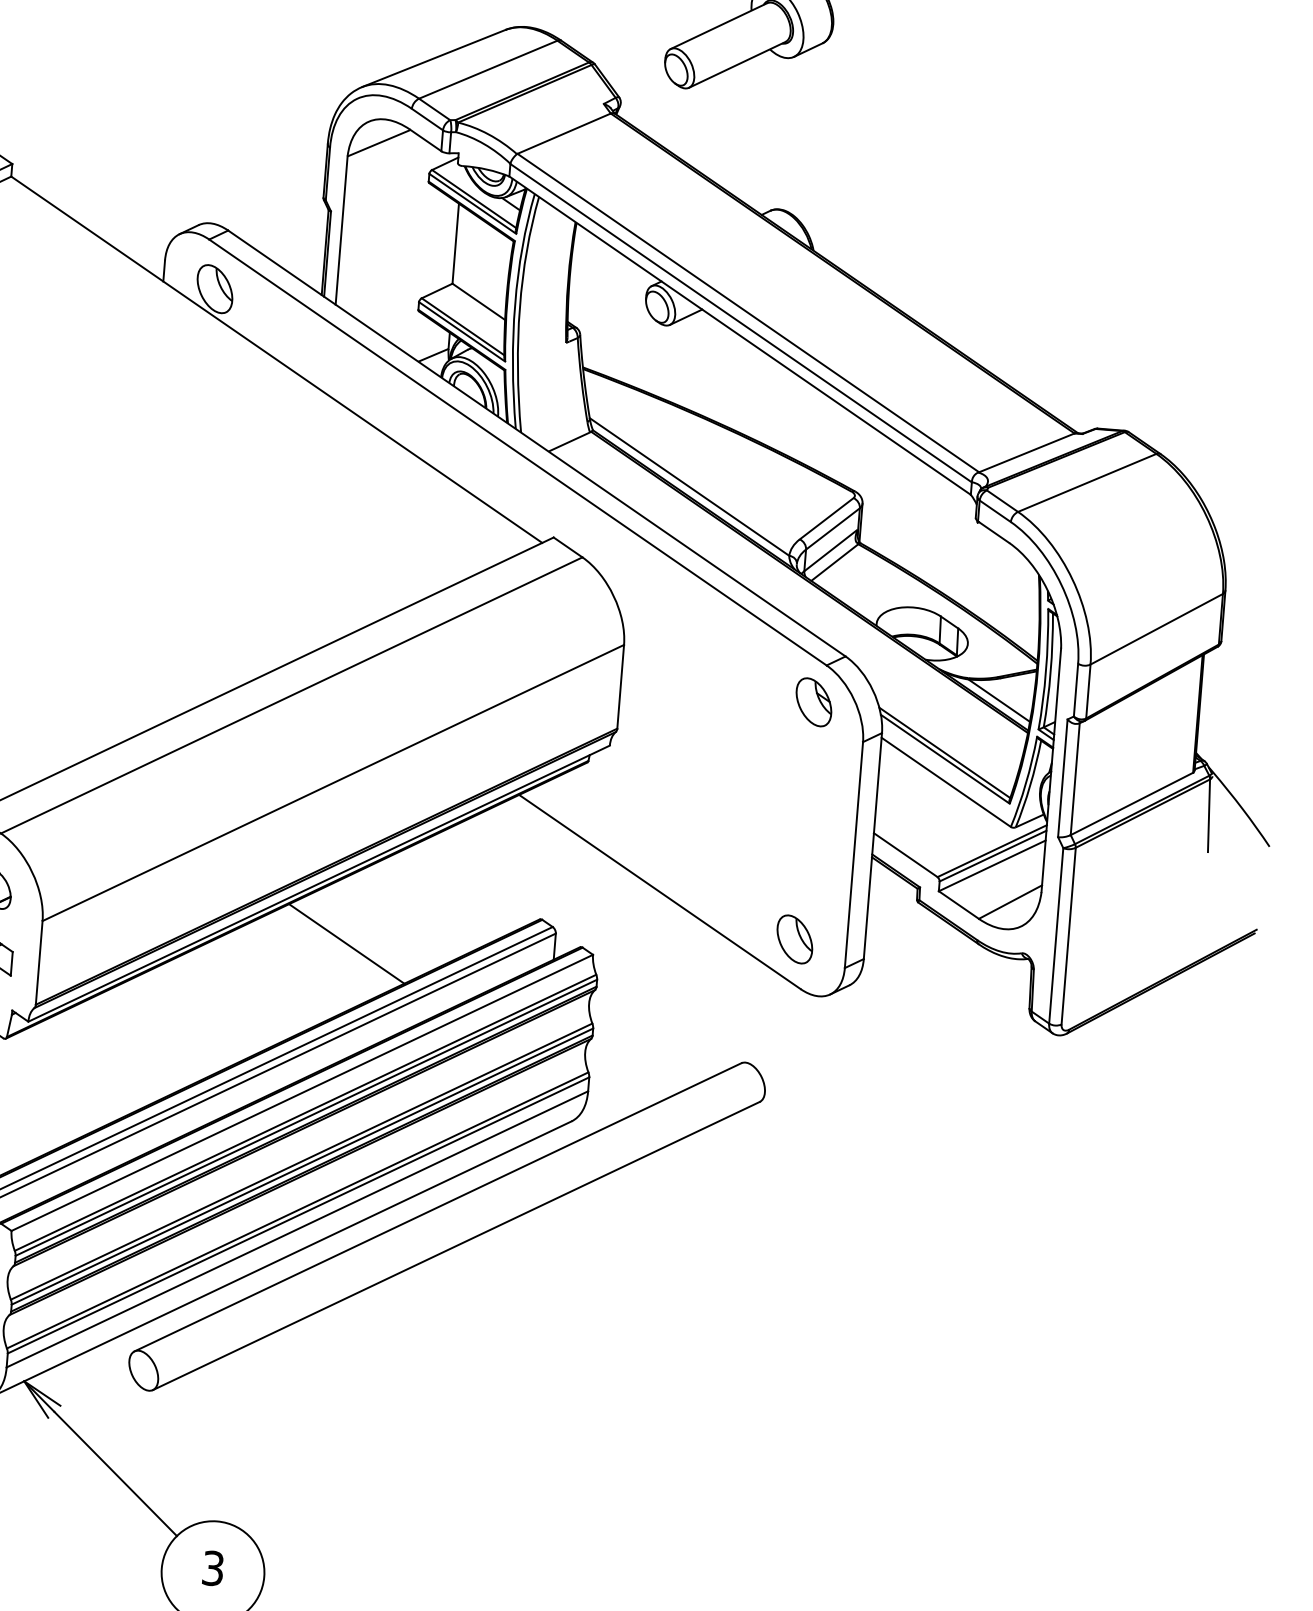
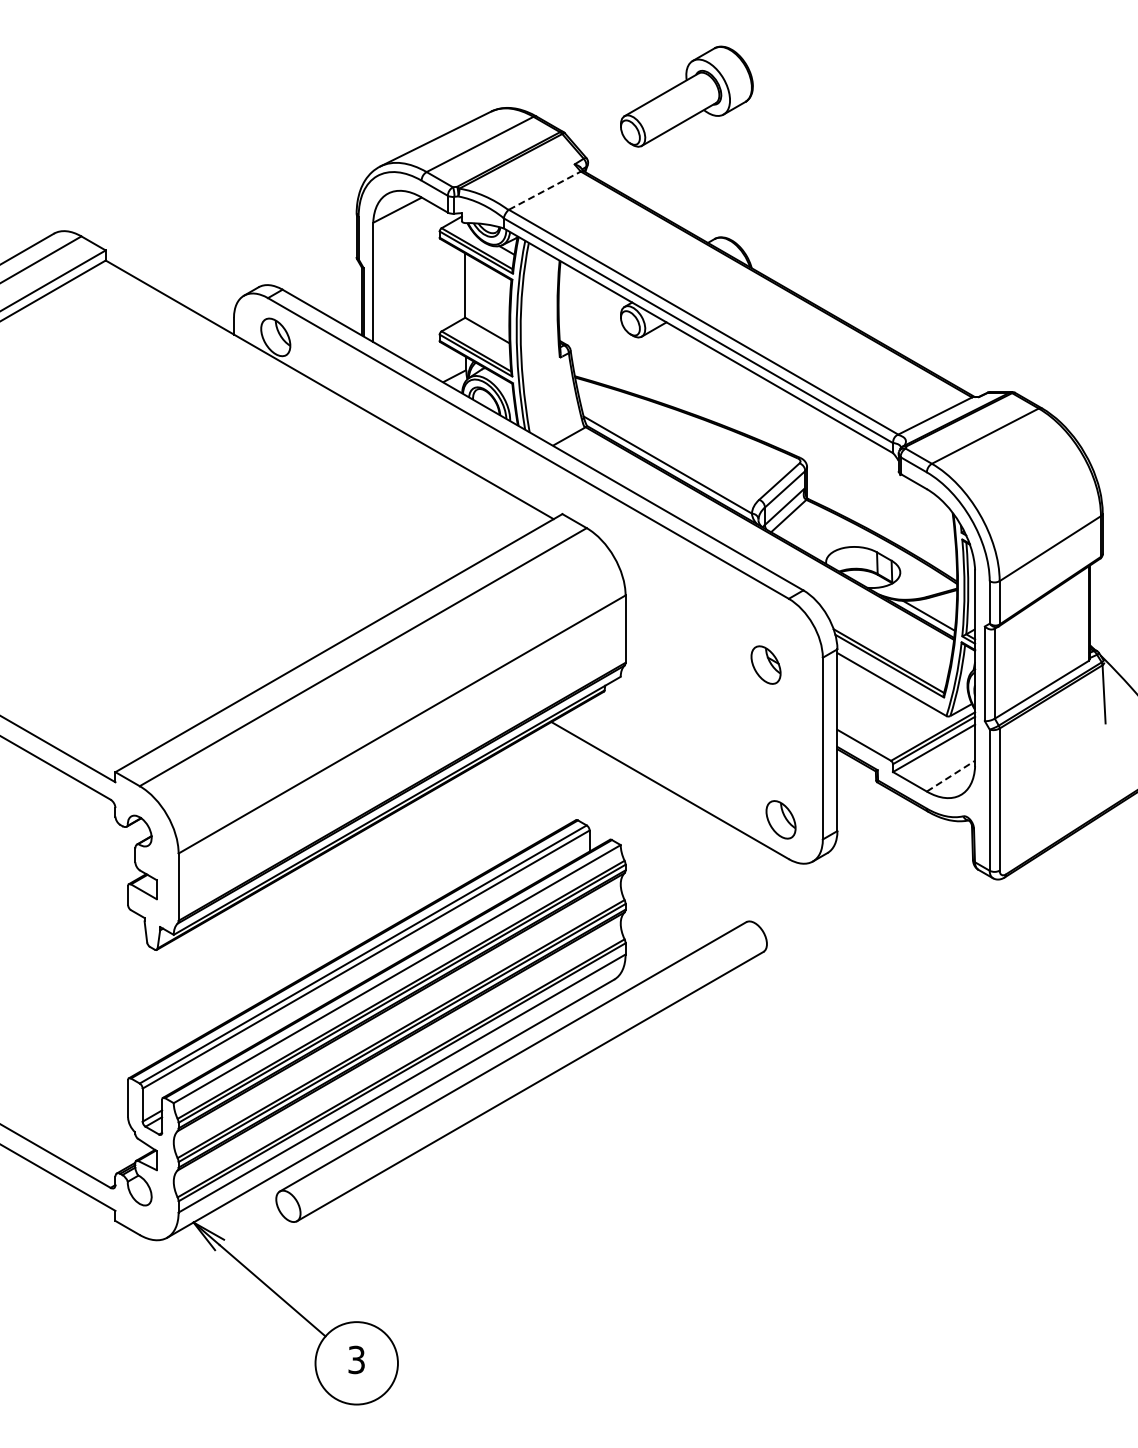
line: (563, 133) -> (544, 190), solid -> dashed
part: (813, 701) -> (765, 664), moved
line: (1009, 902) -> (950, 776), solid -> dashed
line: (345, 944) -> (422, 852), removed

